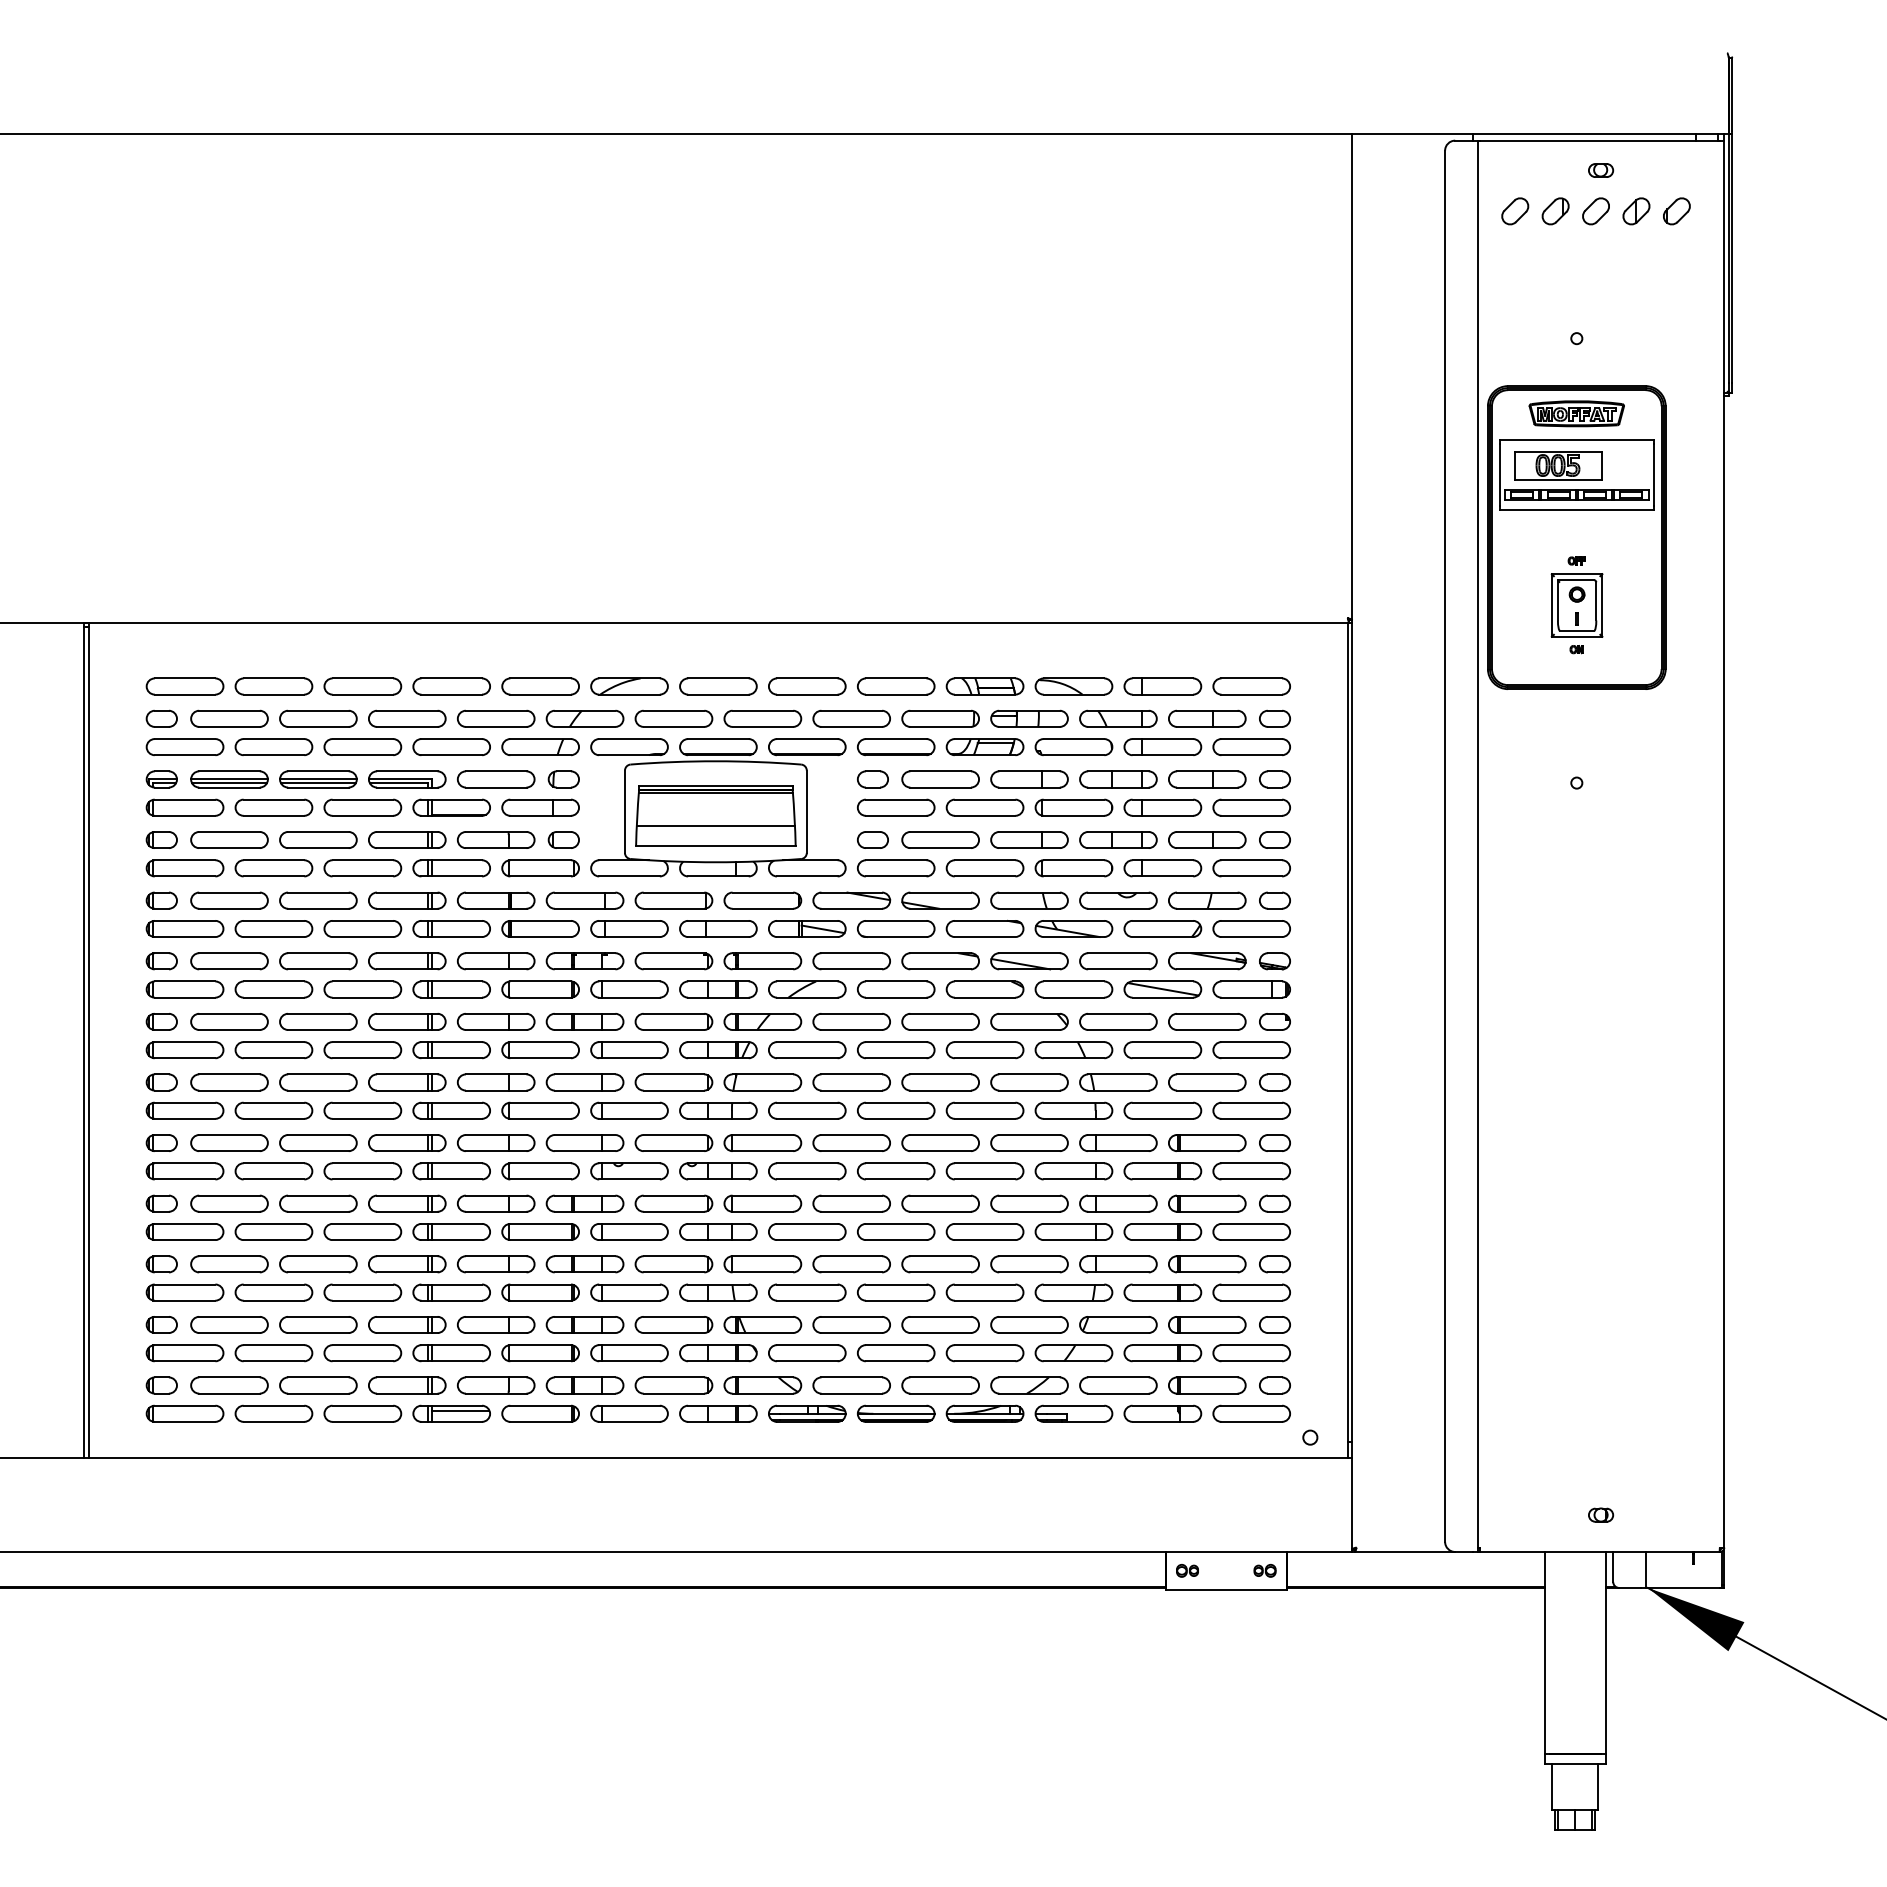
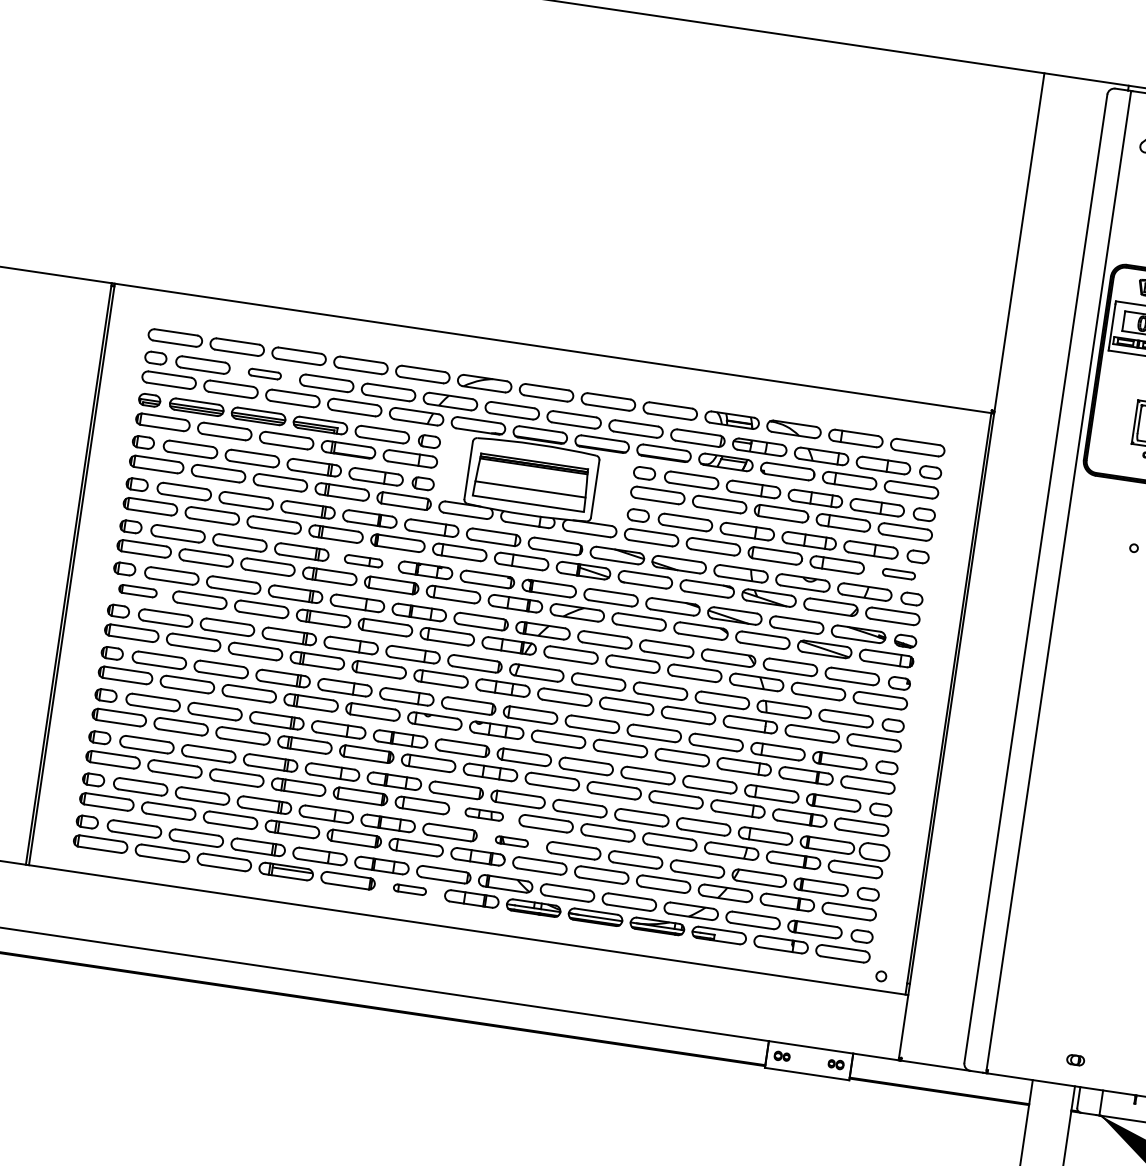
part: (318, 718) -> (264, 373), size x0.6
part: (1251, 868) -> (898, 574), size x0.6
part: (495, 961) -> (363, 561), size x0.7
part: (184, 1050) -> (137, 591), size x0.7
part: (1274, 1264) -> (874, 852), size x1.4
part: (718, 1292) -> (484, 814), size x0.7
part: (762, 1324) -> (511, 841), size x0.6
part: (629, 1413) -> (409, 889), size x0.6

